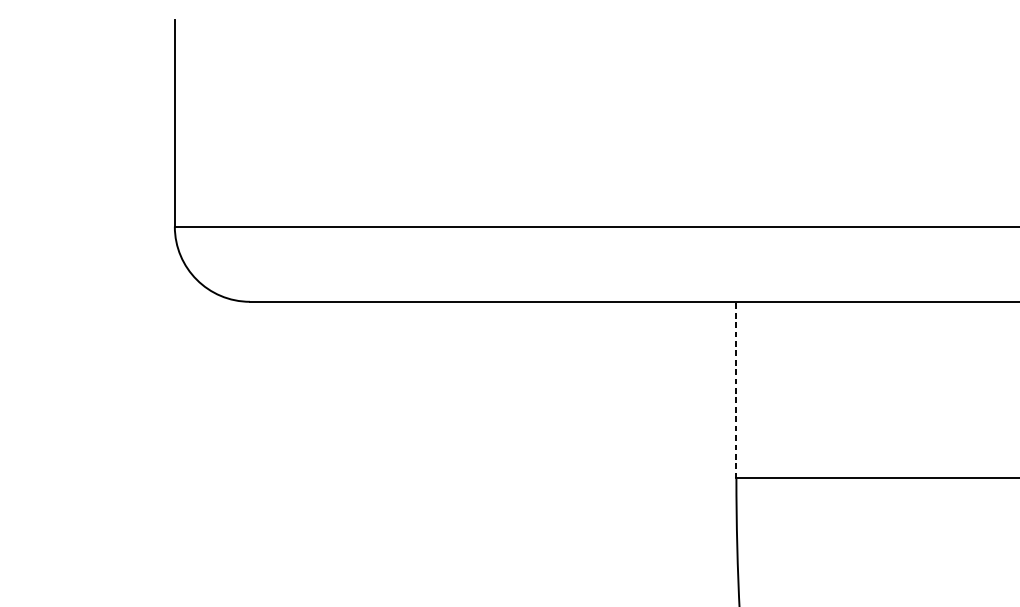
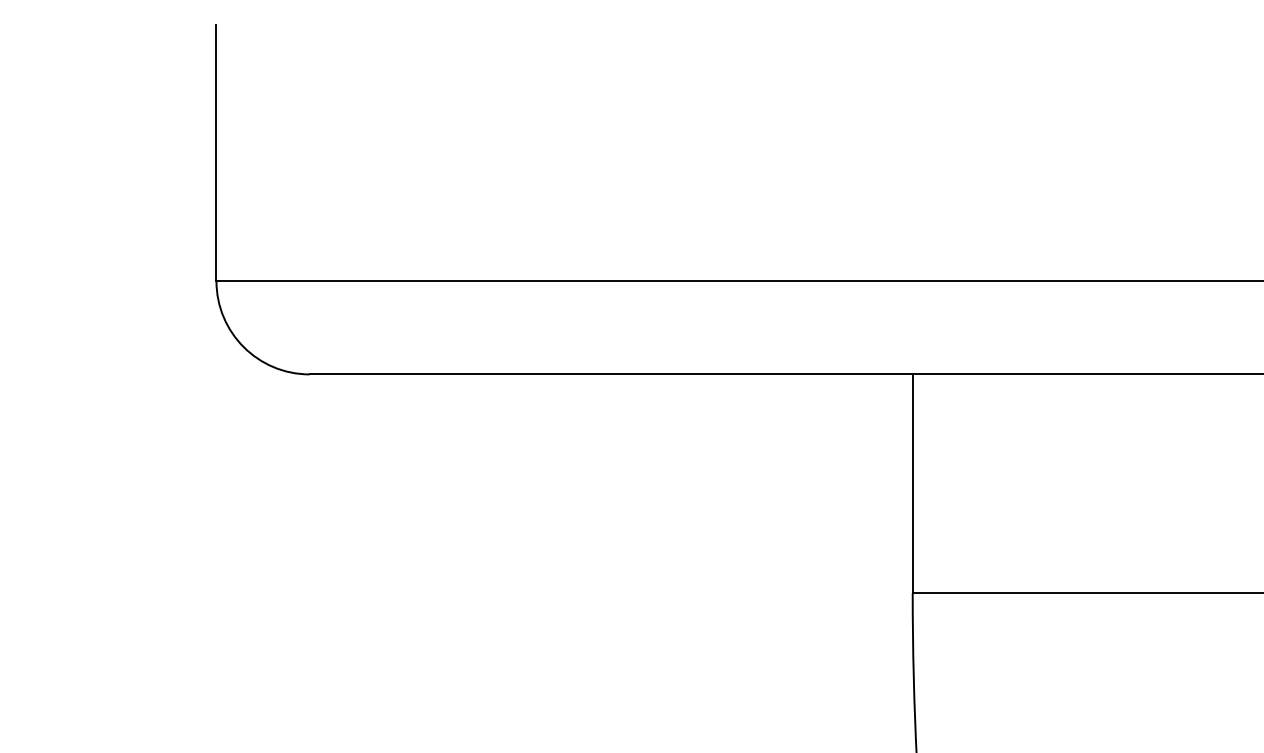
line: (736, 389) -> (912, 483), dashed -> solid

